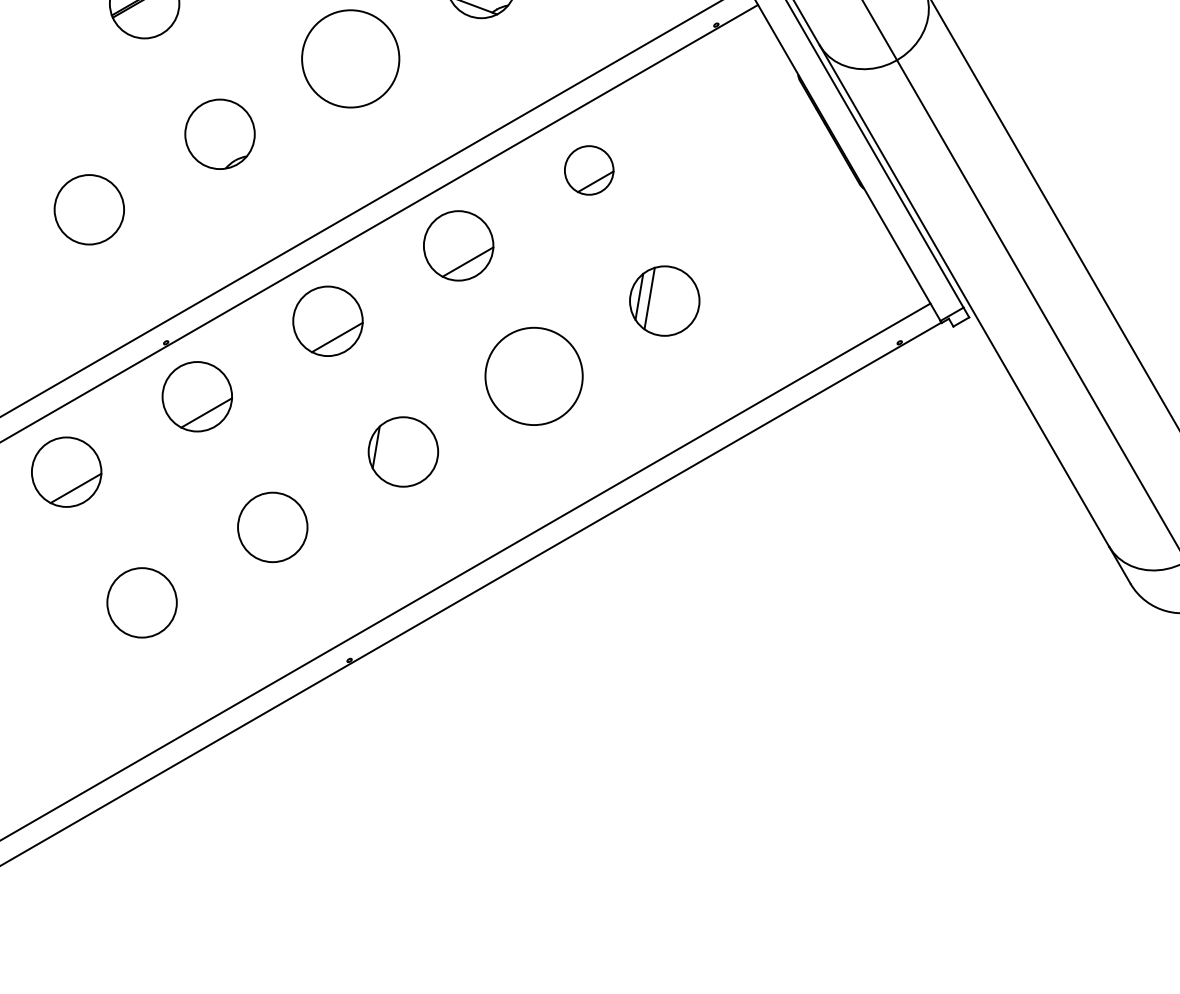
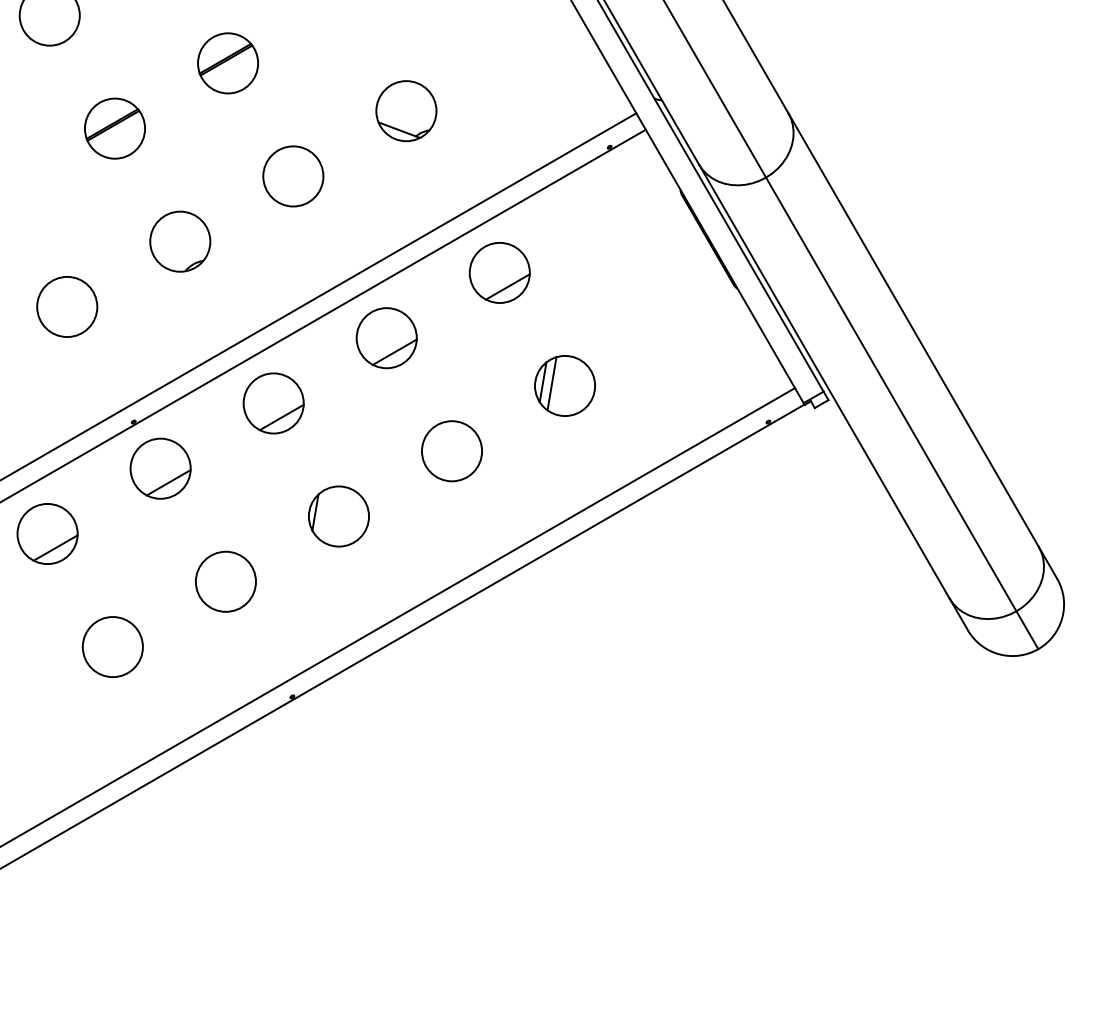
circle: (350, 58) -> (293, 176), size x0.71
part: (588, 169) -> (499, 272), size x1.43
circle: (533, 376) -> (451, 451), size x0.71

